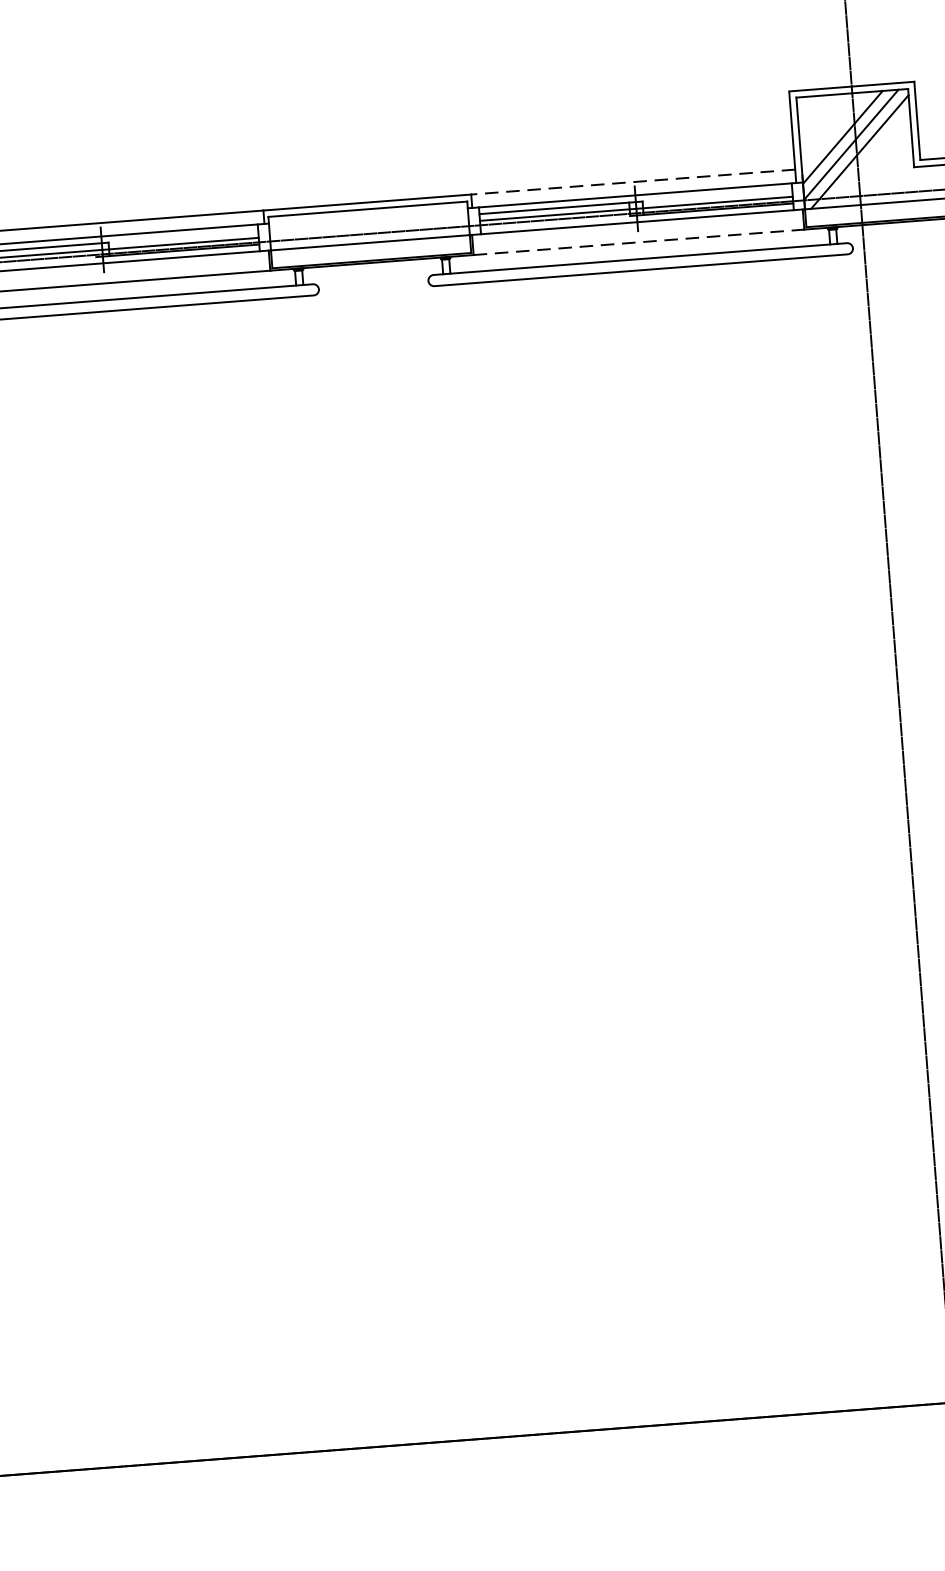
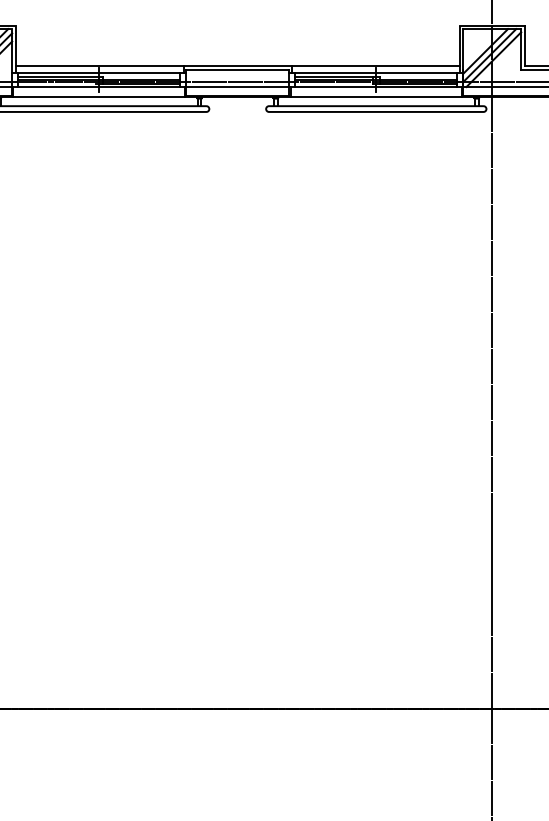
line: (632, 182) -> (375, 66), dashed -> solid
line: (639, 242) -> (376, 97), dashed -> solid

